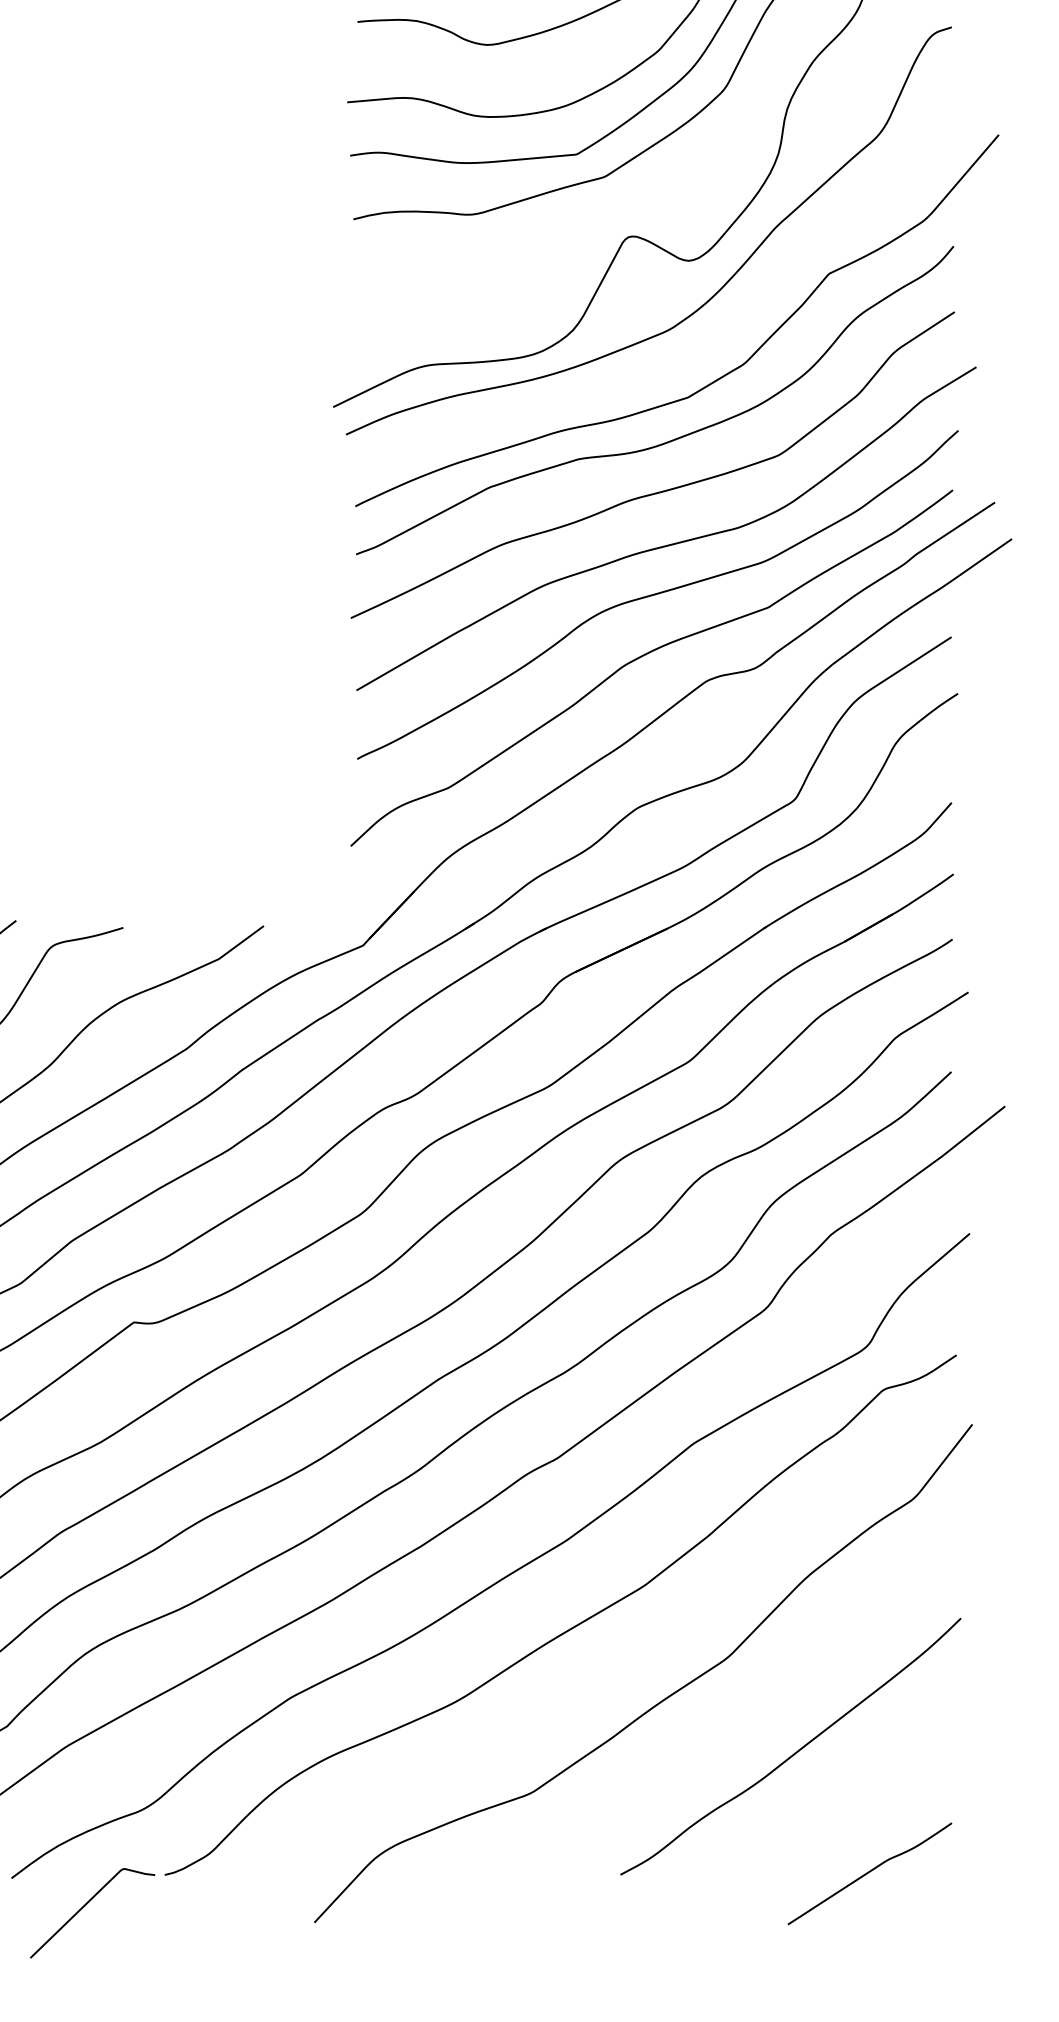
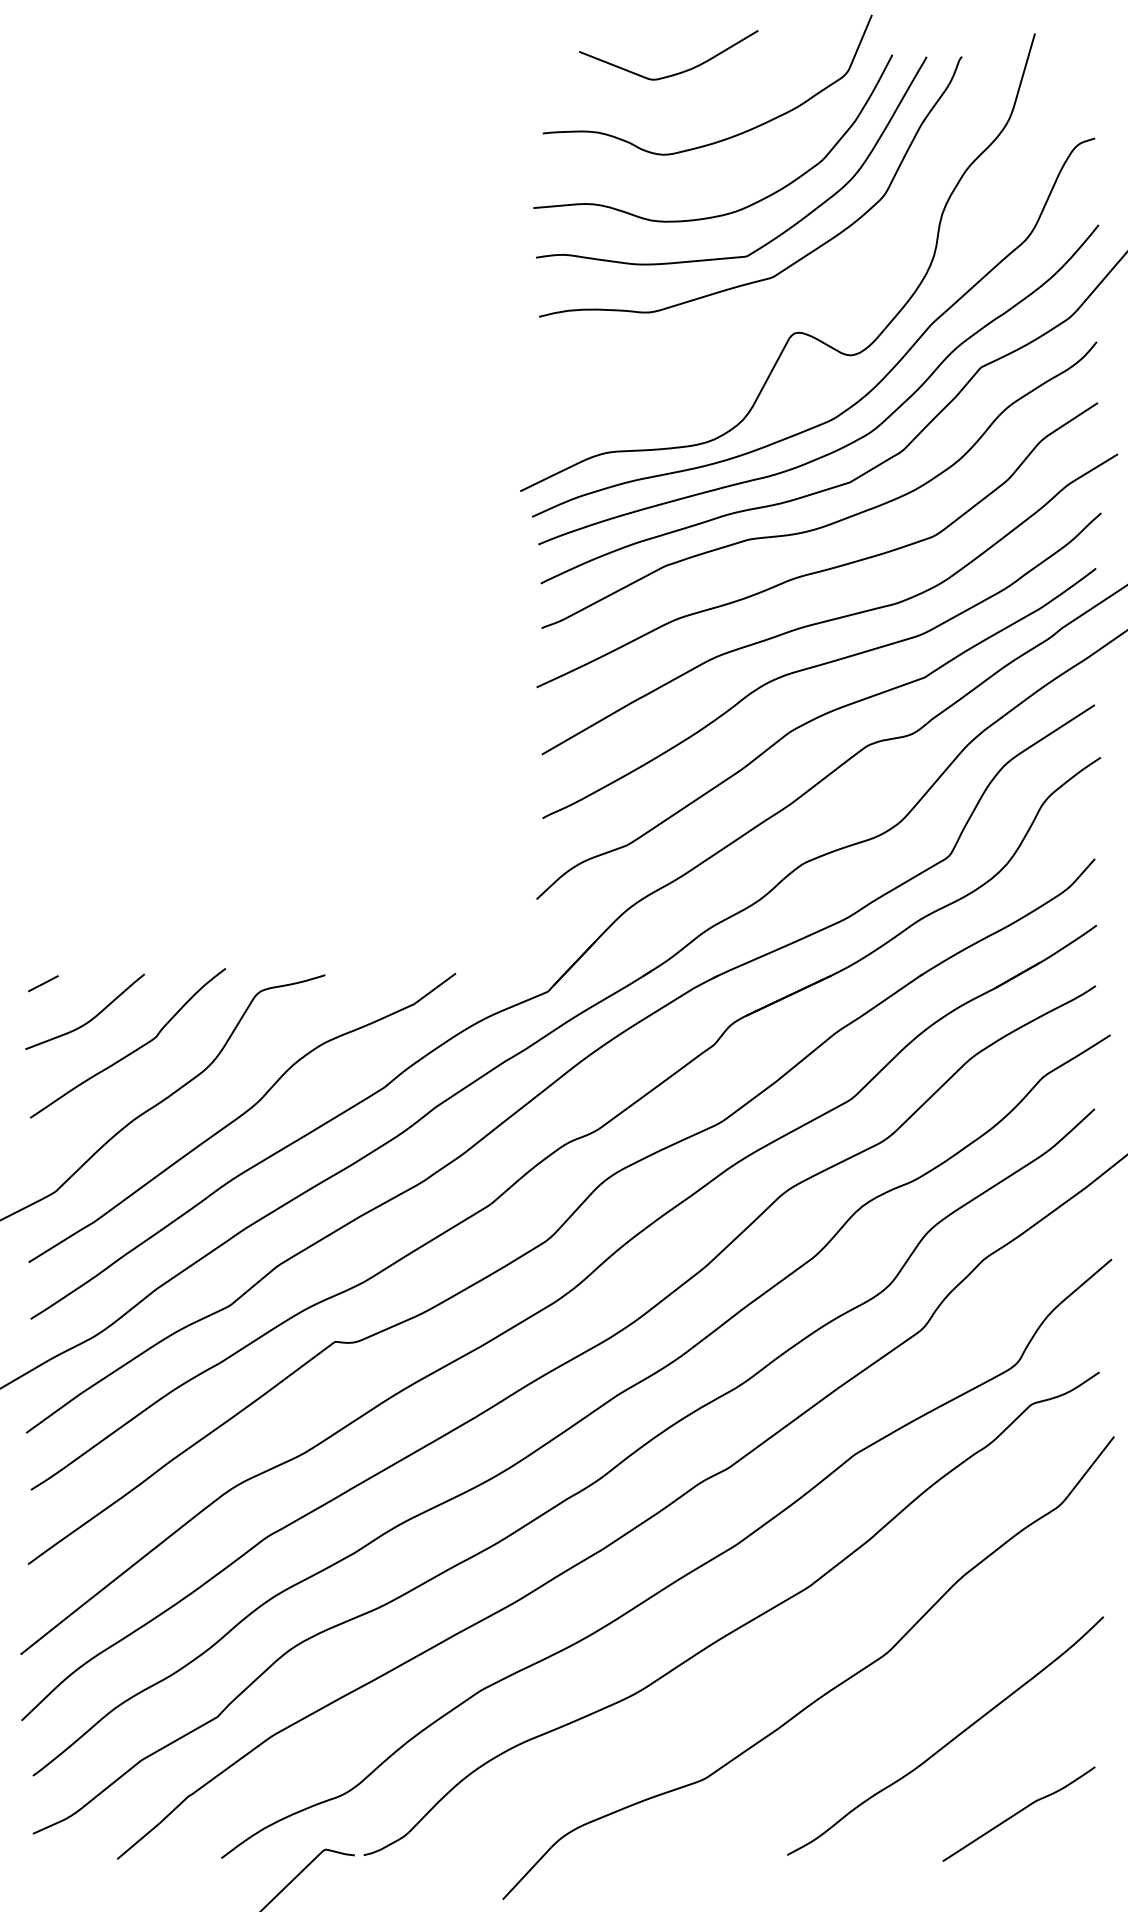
curve: (686, 355) -> (848, 443), added
curve: (869, 1873) -> (1018, 1813), moved

